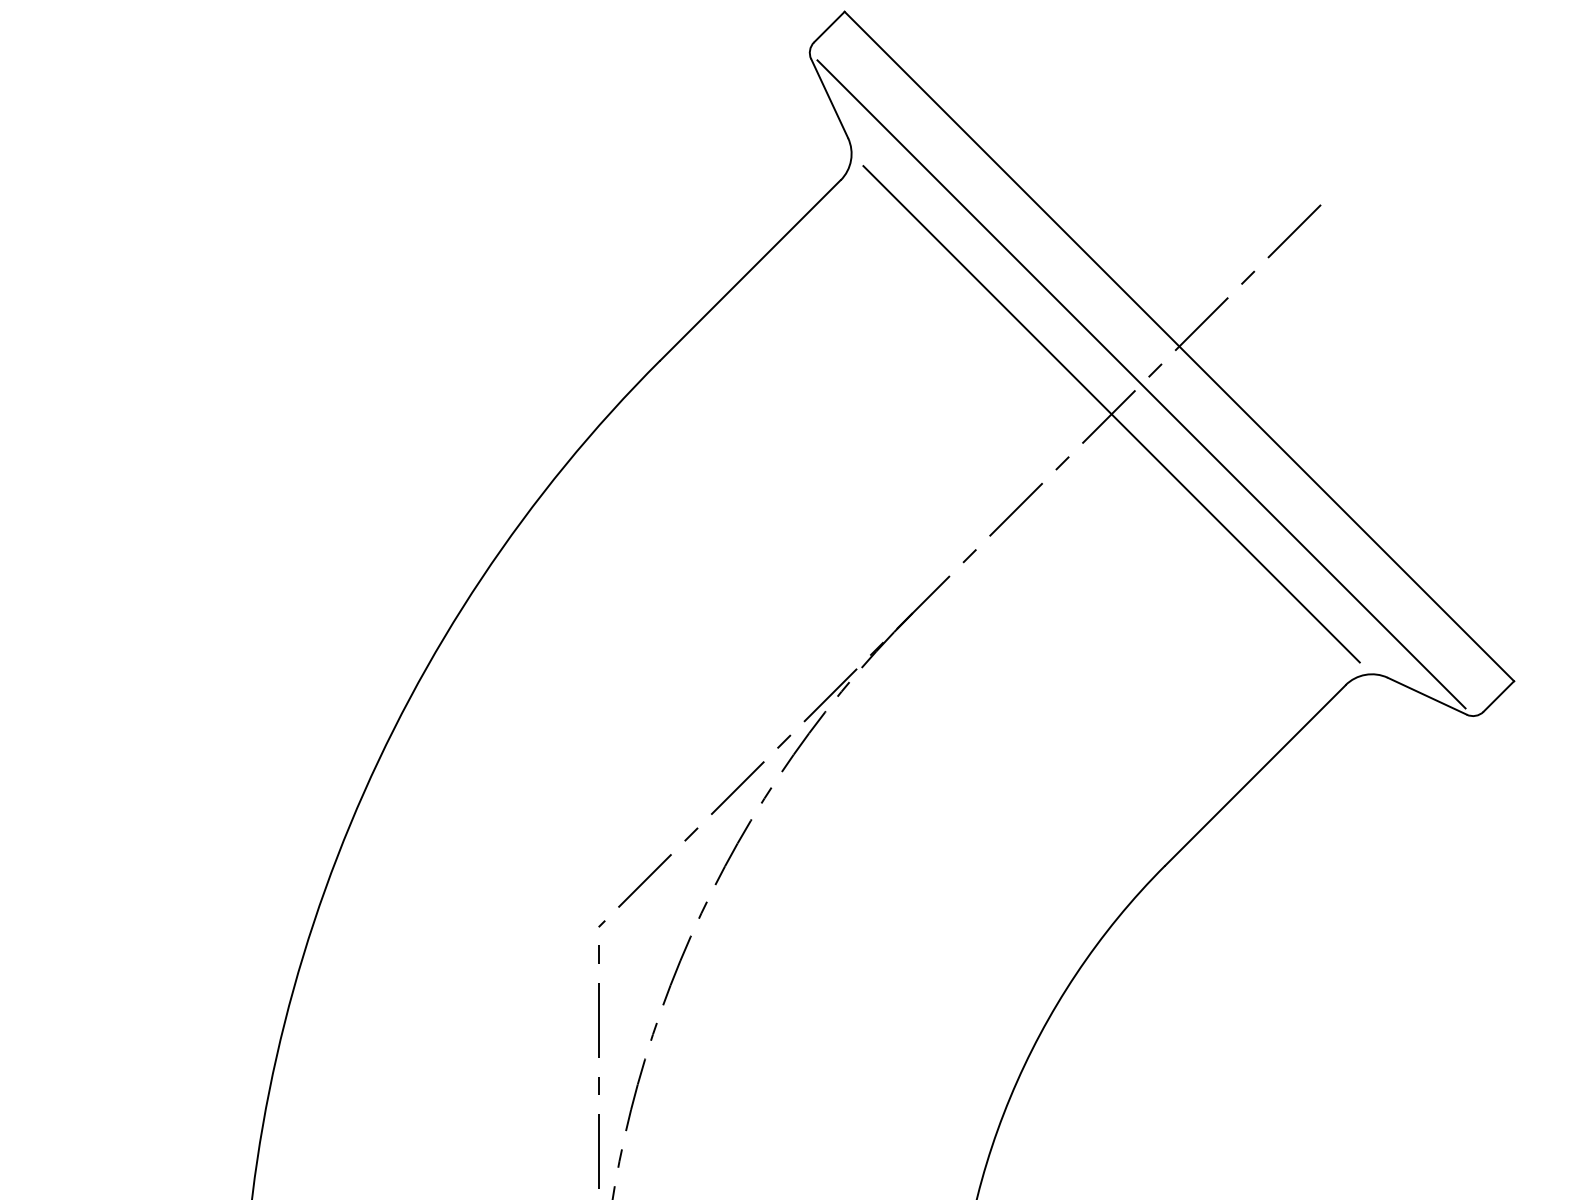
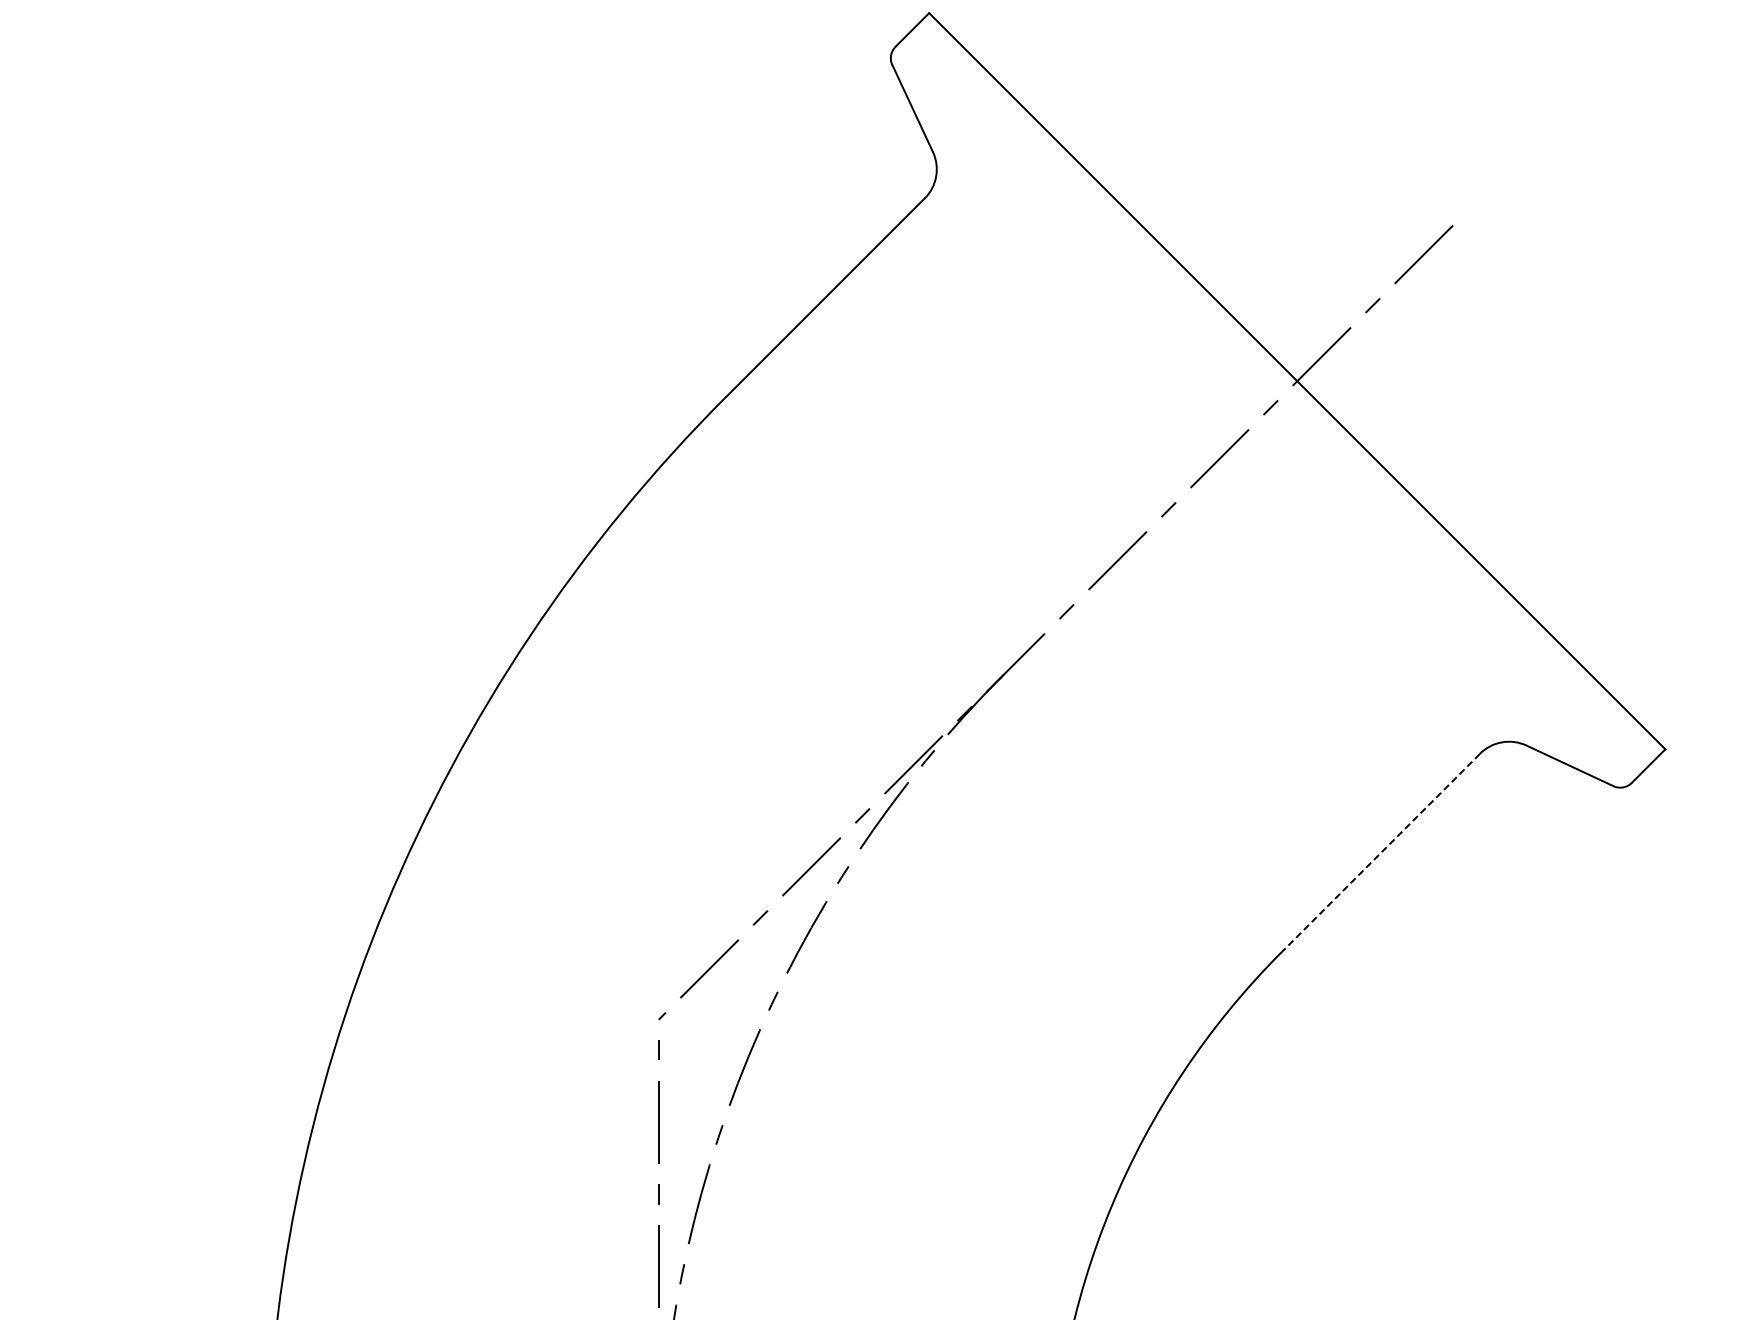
line: (1141, 384) -> (1255, 422), removed
line: (1111, 414) -> (1222, 455), removed
line: (1255, 775) -> (1380, 853), solid -> dashed

